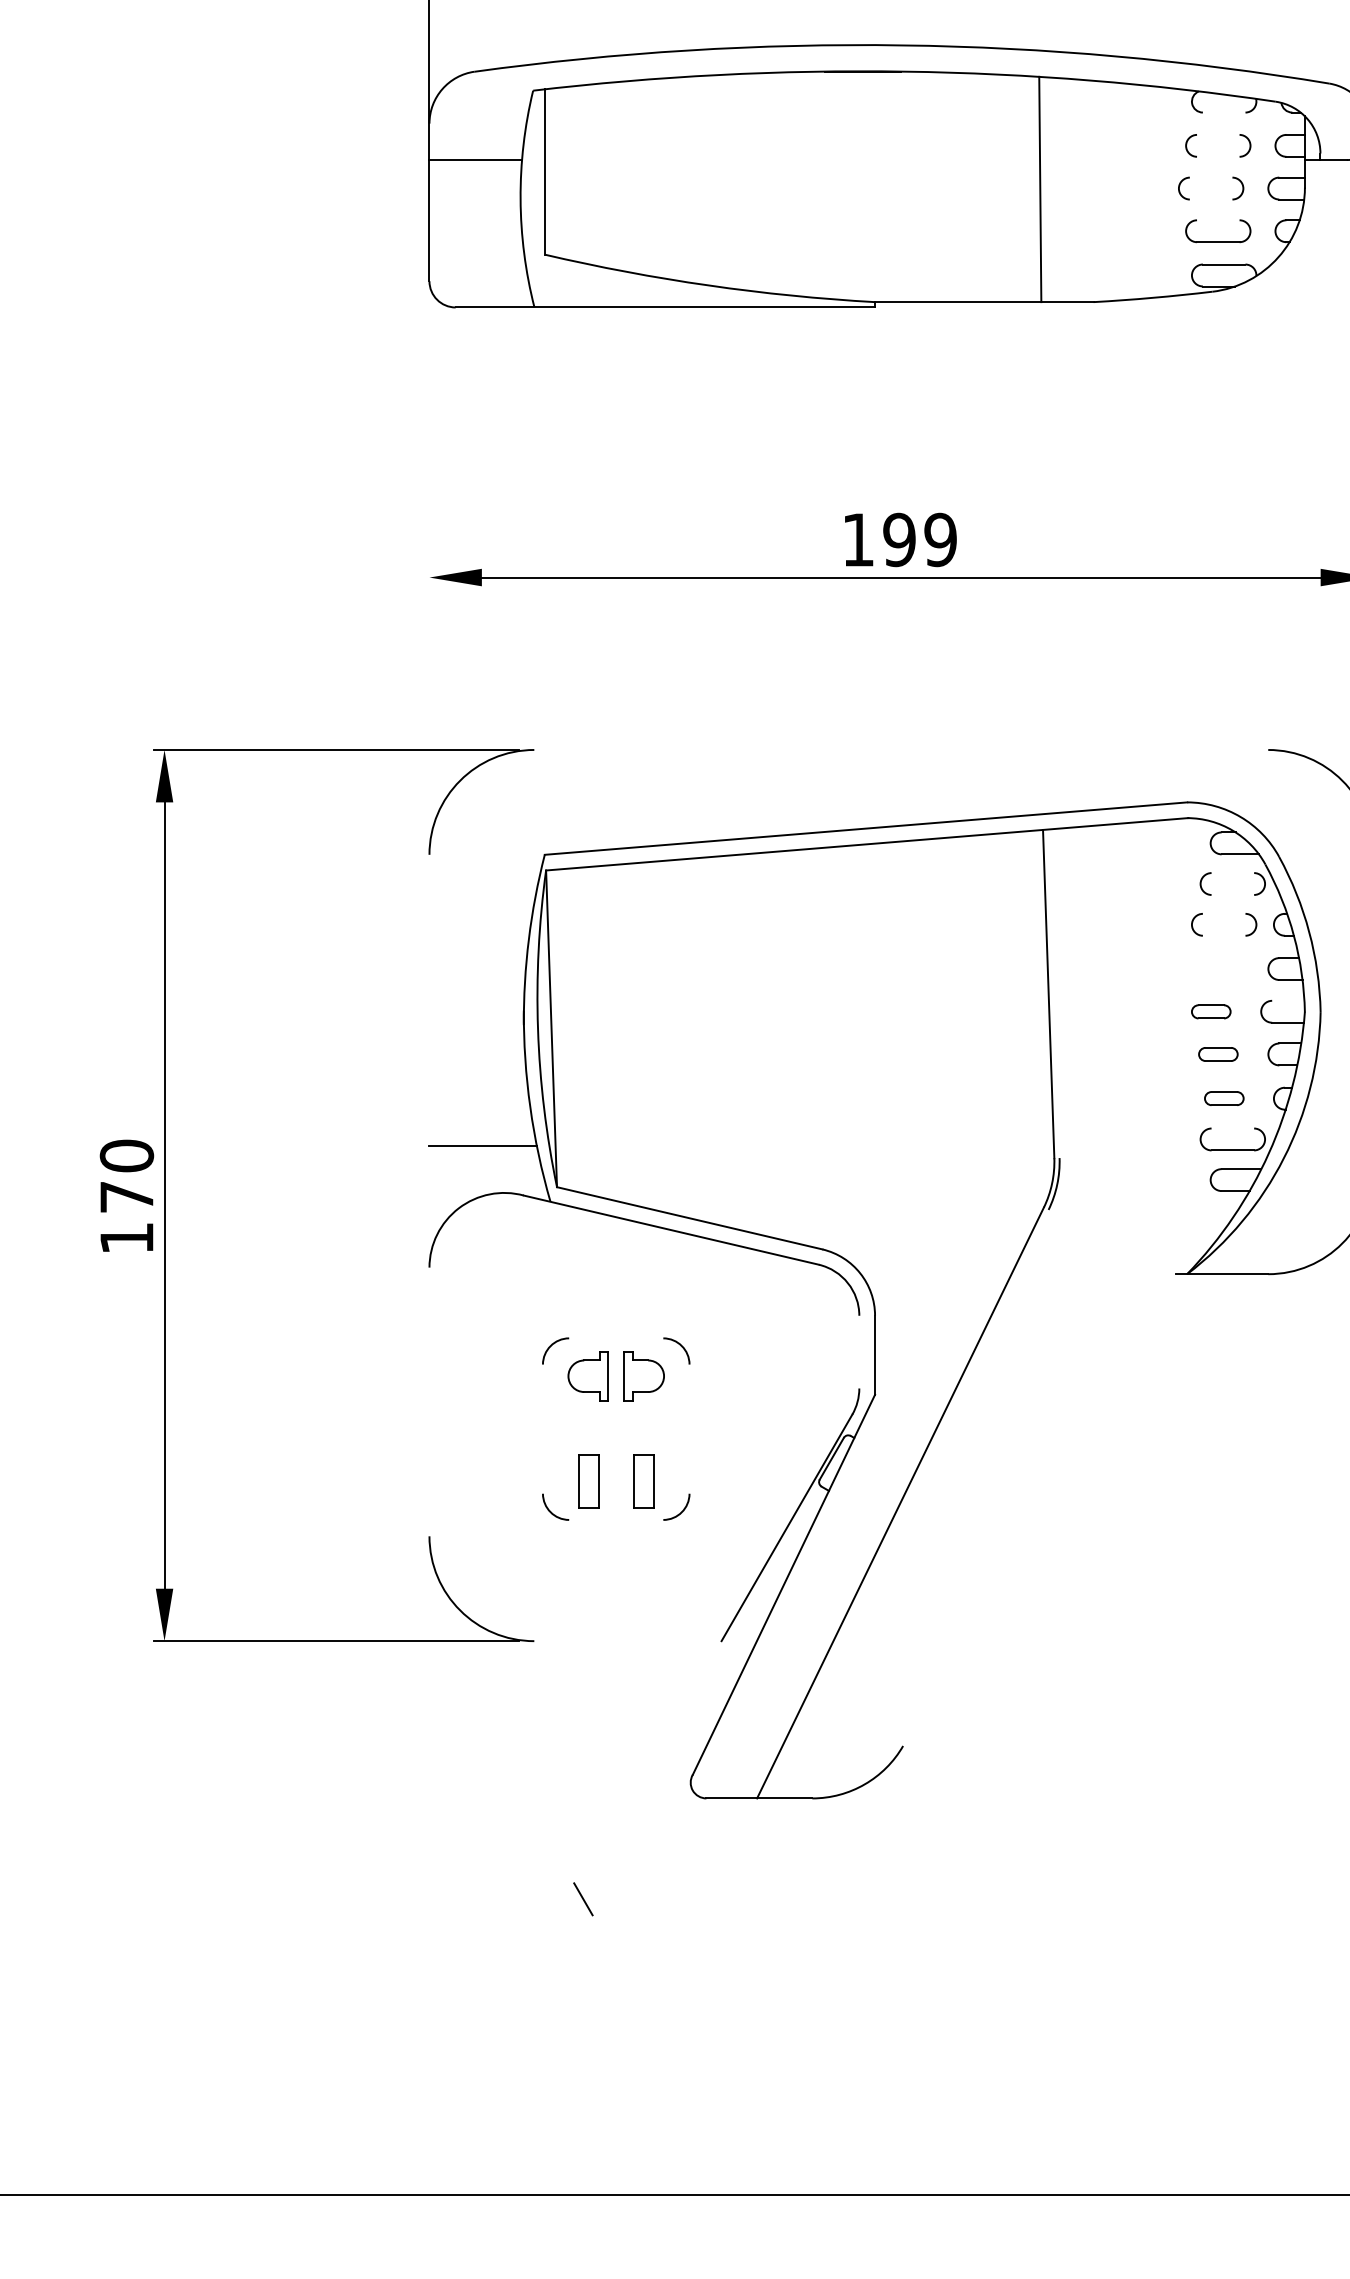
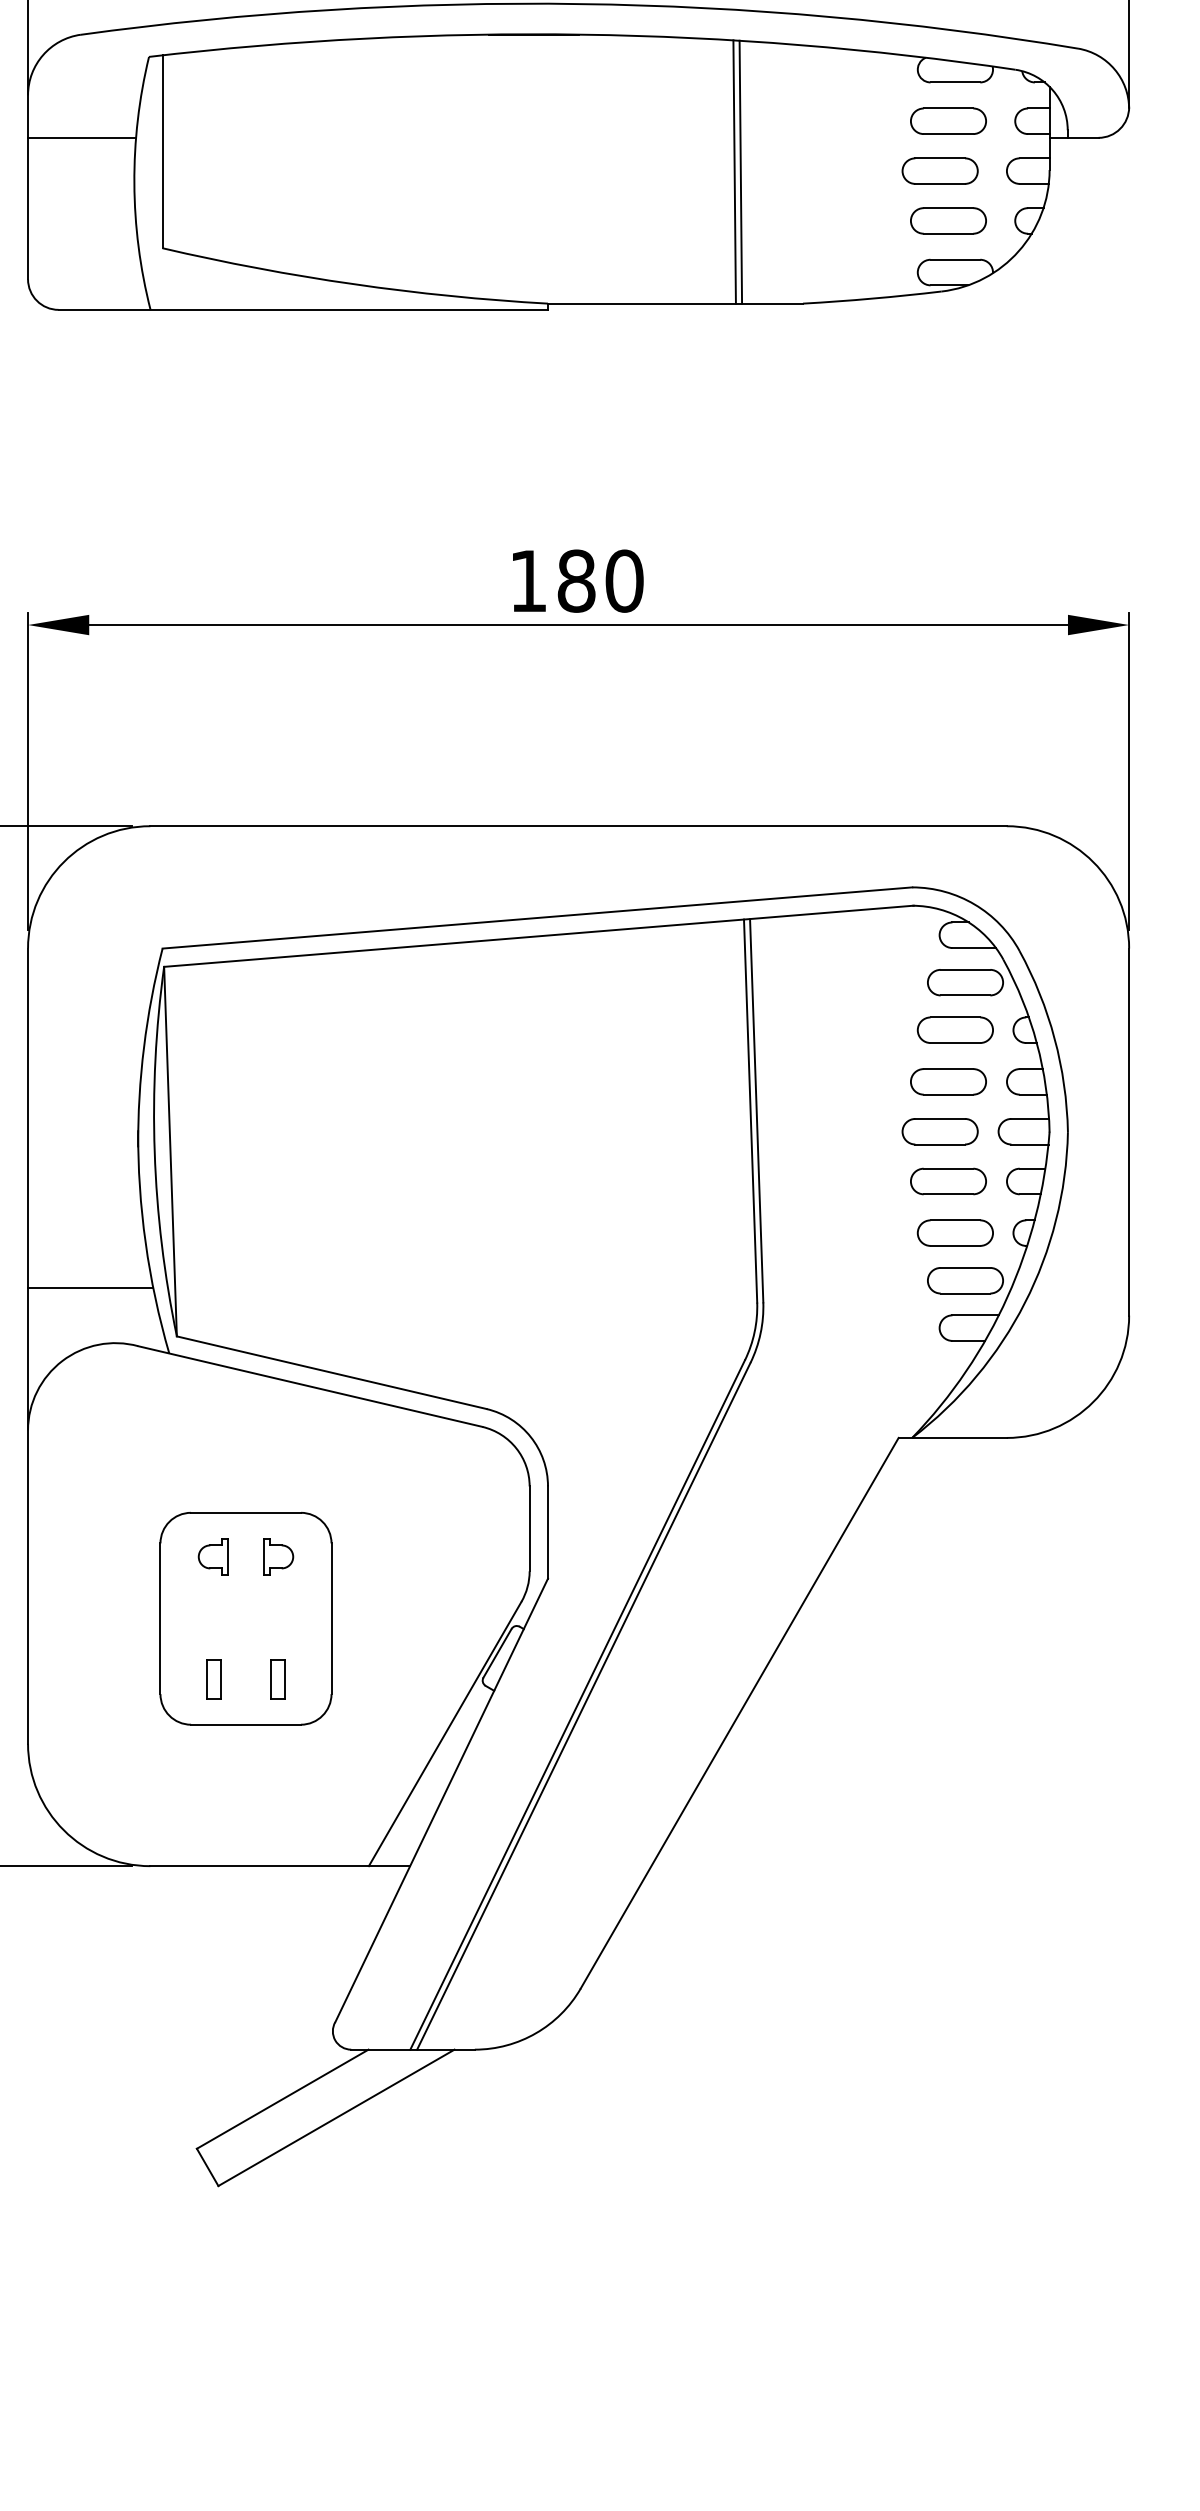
line: (1223, 112) -> (954, 82), added
line: (1218, 134) -> (948, 108), added
line: (1218, 156) -> (948, 133), added
line: (1210, 177) -> (939, 158), added
line: (1034, 189) -> (734, 172), added
line: (1210, 199) -> (939, 183), added
line: (1218, 220) -> (948, 208), added
text: (920, 539) -> (601, 580), 199 -> 180
line: (429, 703) -> (28, 771), added
line: (901, 749) -> (578, 825), added
line: (1232, 873) -> (965, 970), added
line: (1232, 895) -> (965, 996), added
line: (1223, 913) -> (954, 1017), added
line: (1223, 935) -> (954, 1042), added
part: (1218, 968) -> (948, 1081), added
line: (1053, 993) -> (756, 1110), added
line: (1288, 1000) -> (1030, 1118), added
part: (1211, 1011) -> (940, 1131), size x1.67
part: (1218, 1054) -> (948, 1181), size x1.67
part: (1224, 1098) -> (955, 1232), size x1.67
line: (1232, 1128) -> (965, 1267), added
line: (429, 1195) -> (28, 1346), added
line: (616, 1338) -> (246, 1512), added
line: (859, 1351) -> (529, 1528), added
part: (587, 1375) -> (212, 1556), size x0.62
part: (644, 1375) -> (278, 1556), size x0.62
line: (542, 1428) -> (159, 1617), added
line: (689, 1428) -> (331, 1617), added
part: (588, 1481) -> (213, 1679), size x0.62
part: (643, 1481) -> (277, 1679), size x0.62
line: (905, 1503) -> (583, 1705), added
line: (1039, 1510) -> (739, 1713), added
line: (616, 1519) -> (246, 1724), added
line: (645, 1641) -> (280, 1866), added
line: (647, 1840) -> (282, 2098), added
line: (693, 1856) -> (336, 2117), added

